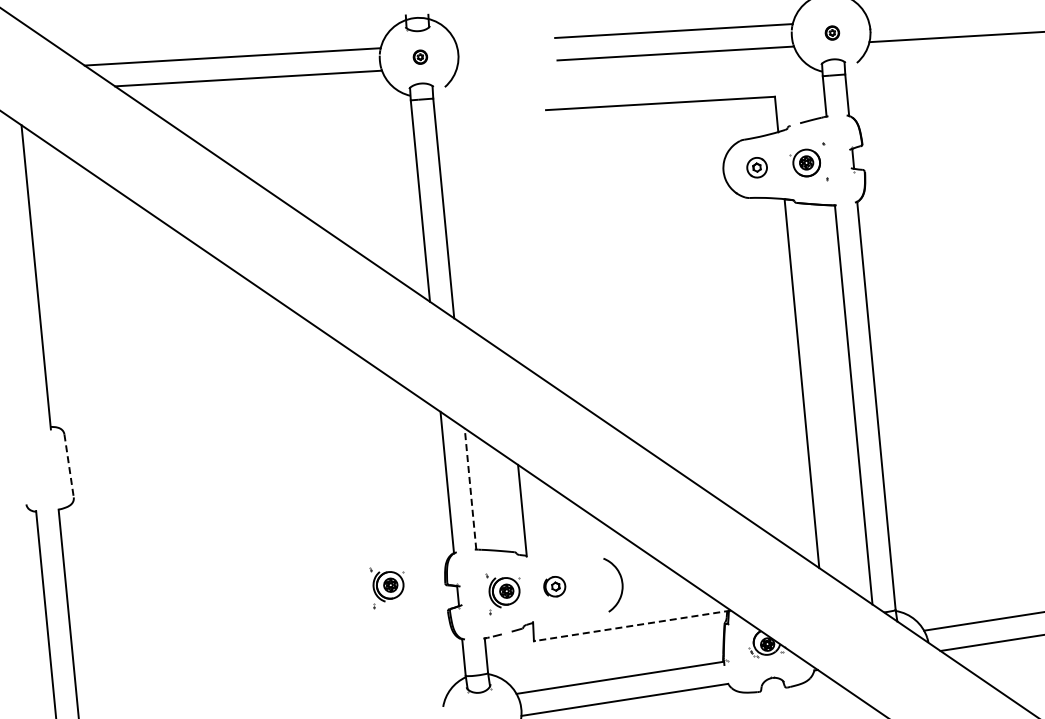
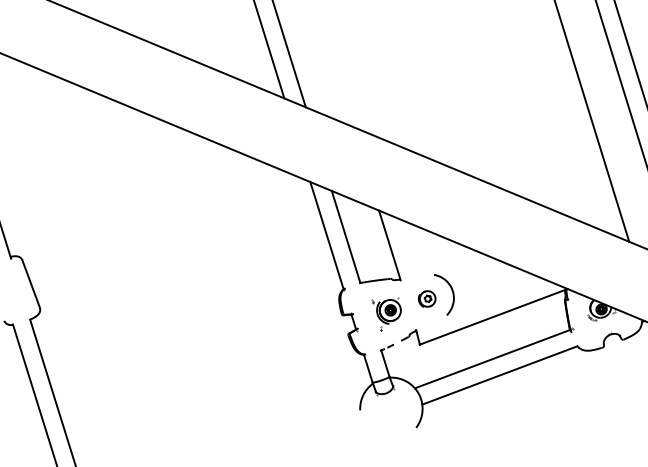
line: (69, 465) -> (31, 283), dashed -> solid
line: (470, 489) -> (346, 237), dashed -> solid
curve: (621, 585) -> (452, 292), moved
part: (386, 588) -> (297, 327), removed
line: (632, 625) -> (493, 316), dashed -> solid

